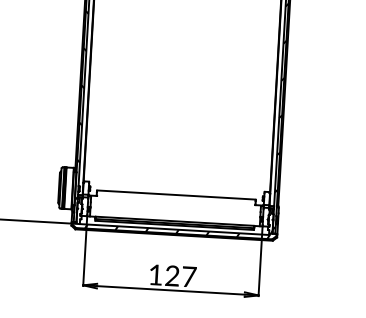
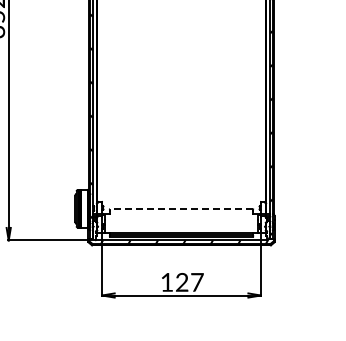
line: (176, 195) -> (181, 209), solid -> dashed

